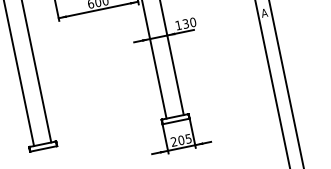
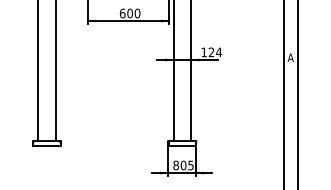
text: (189, 23) -> (215, 52), 130 -> 124
text: (173, 141) -> (175, 165), 205 -> 805

